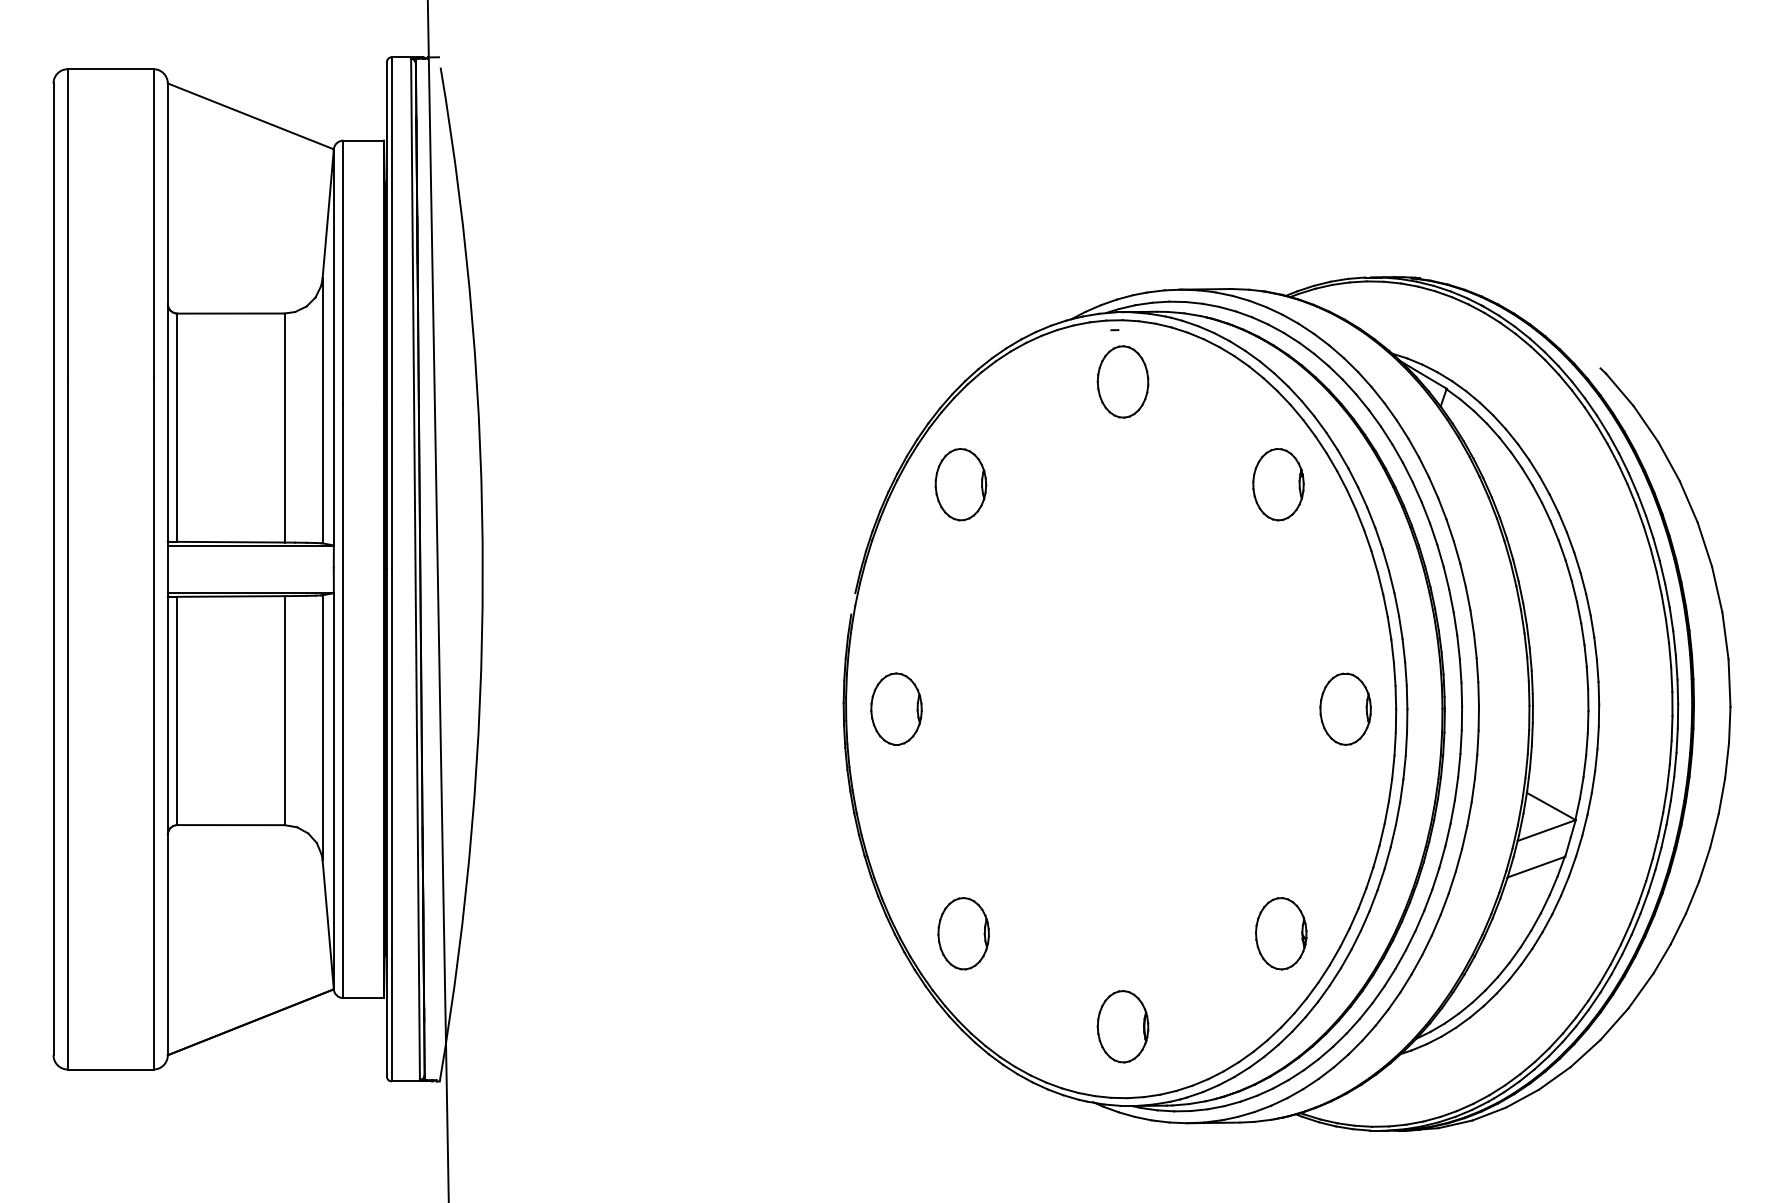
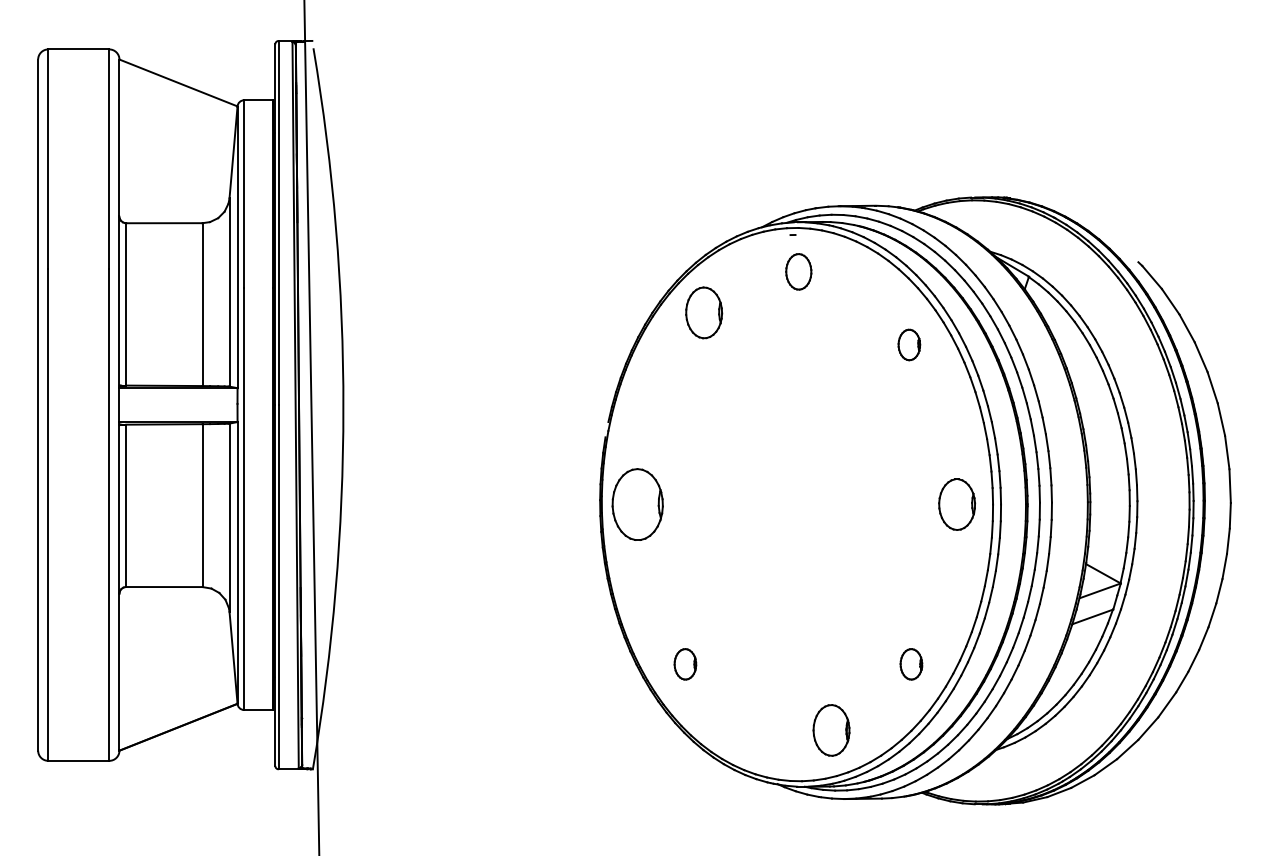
part: (1122, 381) -> (798, 271), size x0.7
part: (960, 484) -> (703, 312), moved
part: (1278, 484) -> (909, 344), size x0.6
part: (896, 708) -> (637, 504), size x1.4
part: (963, 933) -> (685, 664), size x0.6
part: (1281, 933) -> (911, 664), size x0.6
part: (1122, 1026) -> (831, 730), moved

